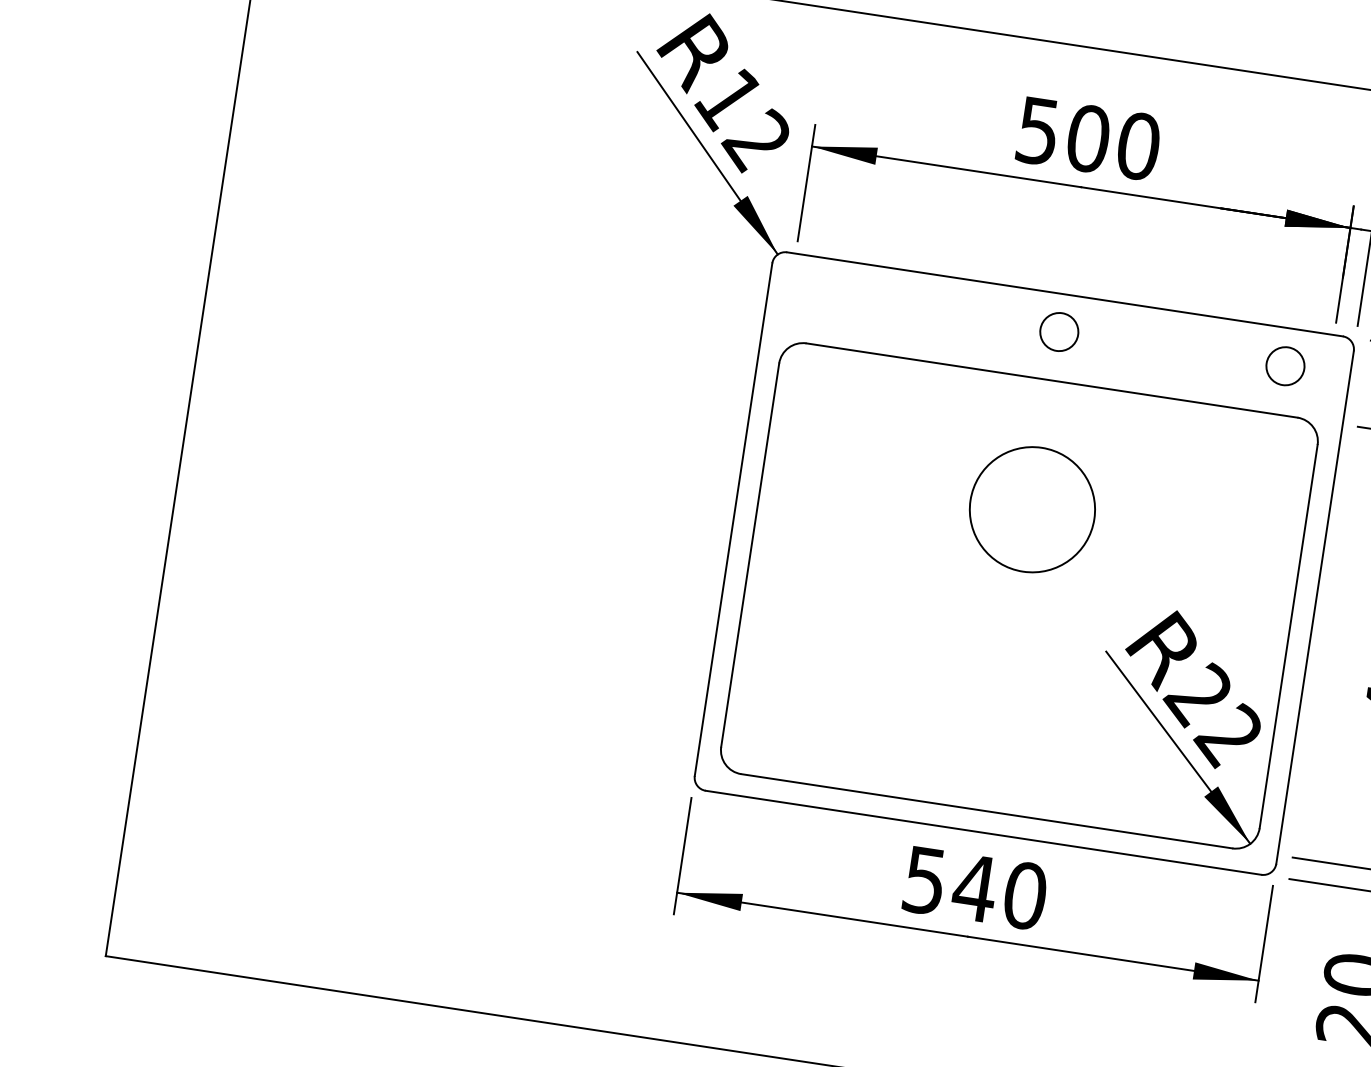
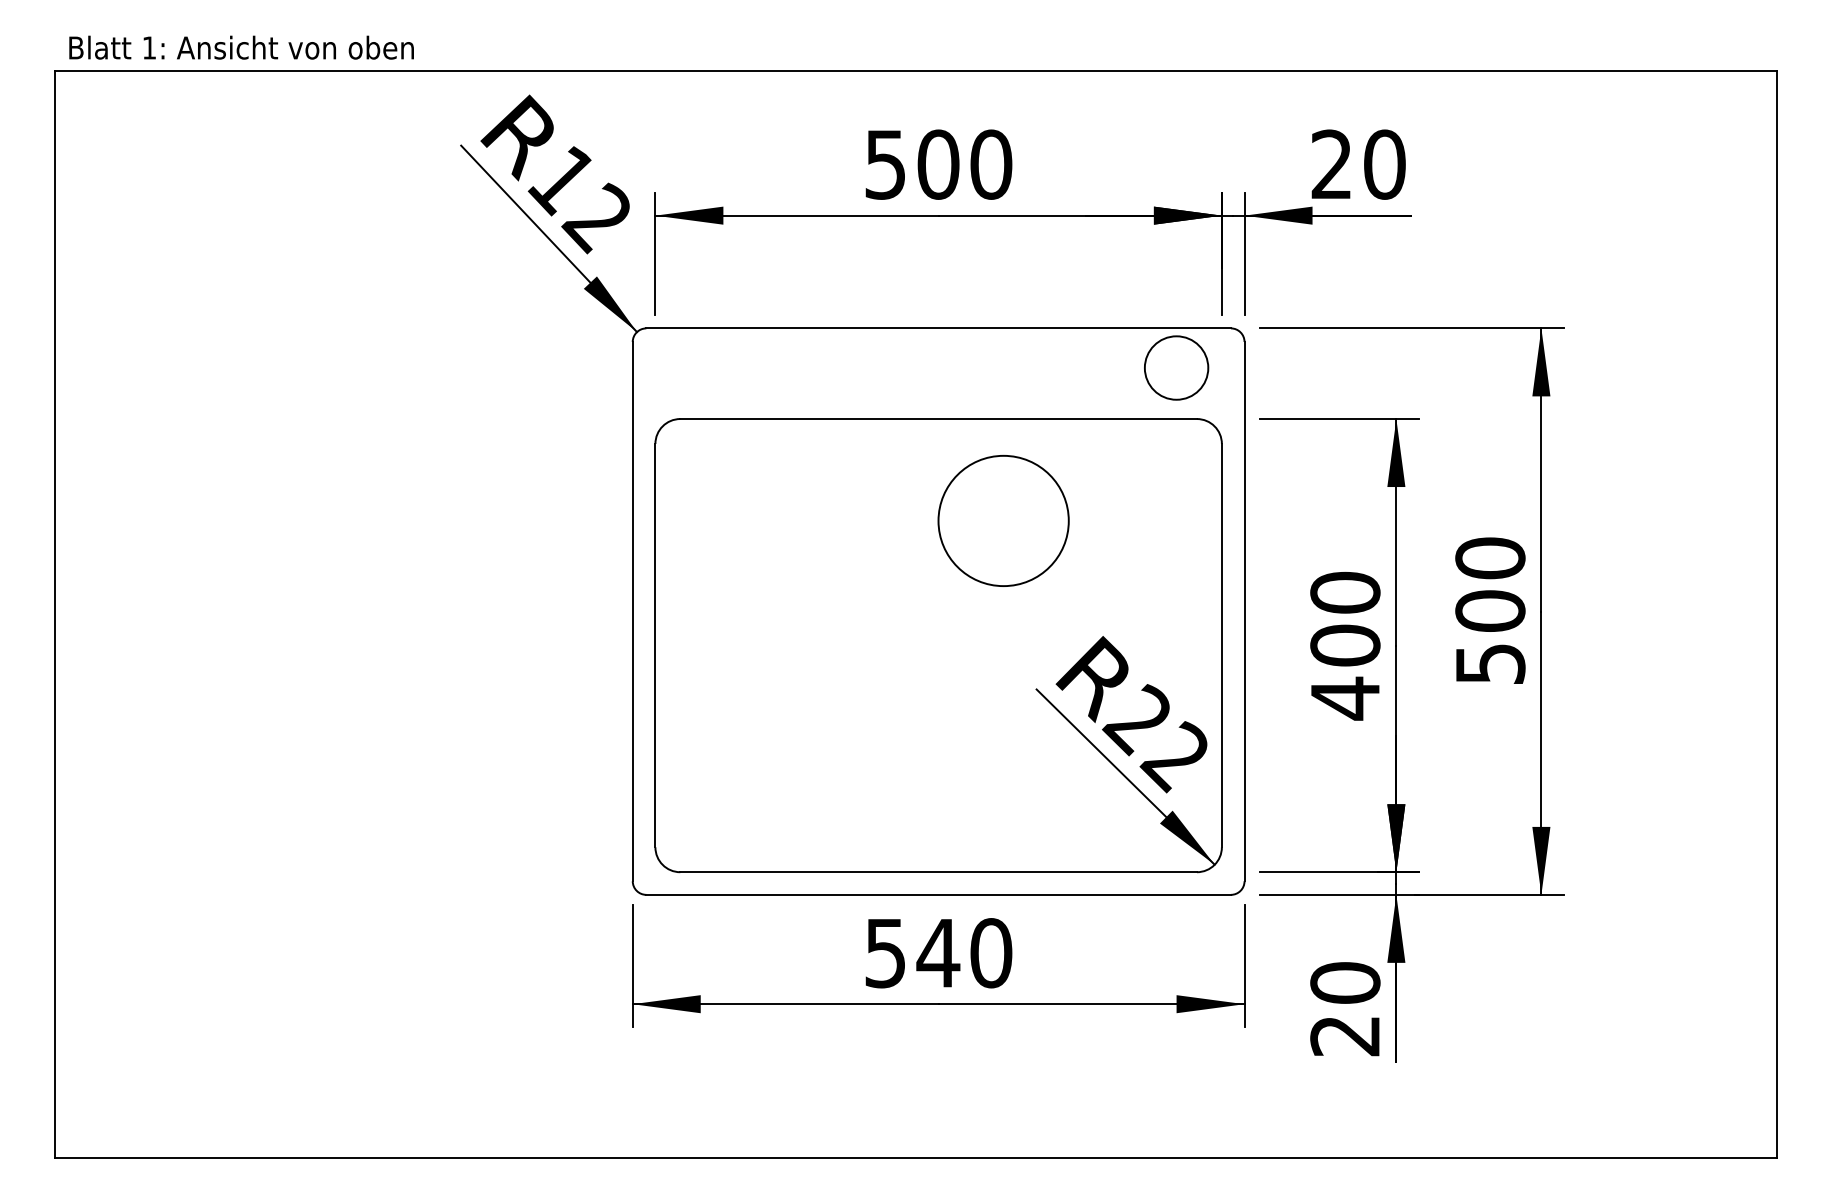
circle: (1059, 331) -> (938, 367), removed
circle: (1285, 365) -> (1176, 367), size x1.6
circle: (1032, 509) -> (1003, 520), moved

